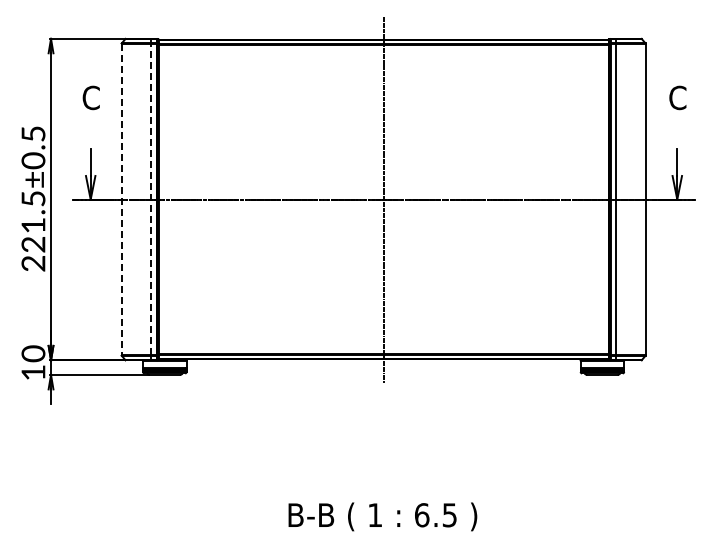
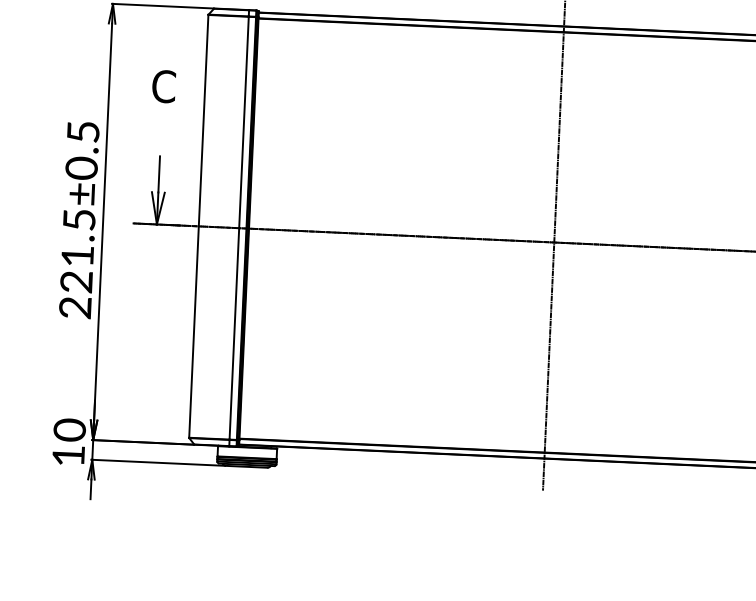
line: (121, 199) -> (198, 226), dashed -> solid
line: (151, 199) -> (239, 228), dashed -> solid

